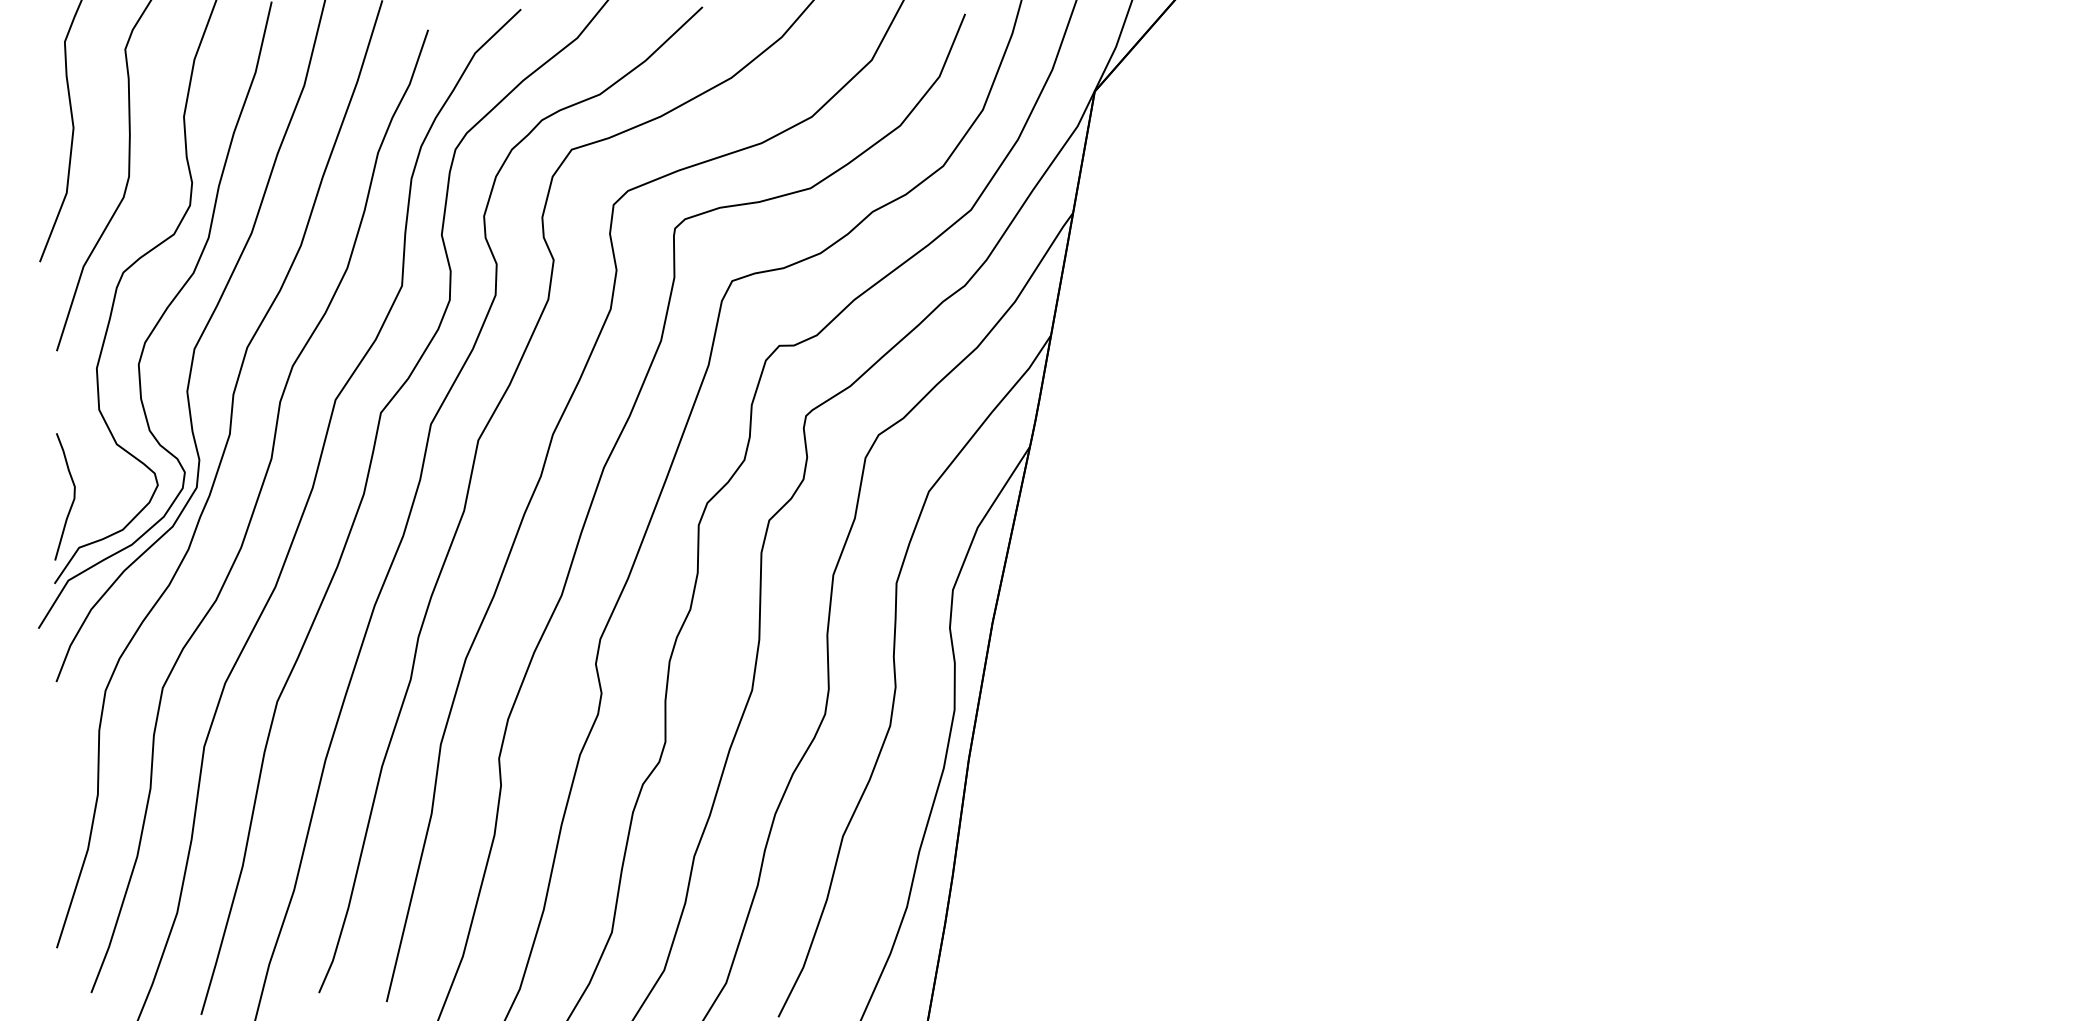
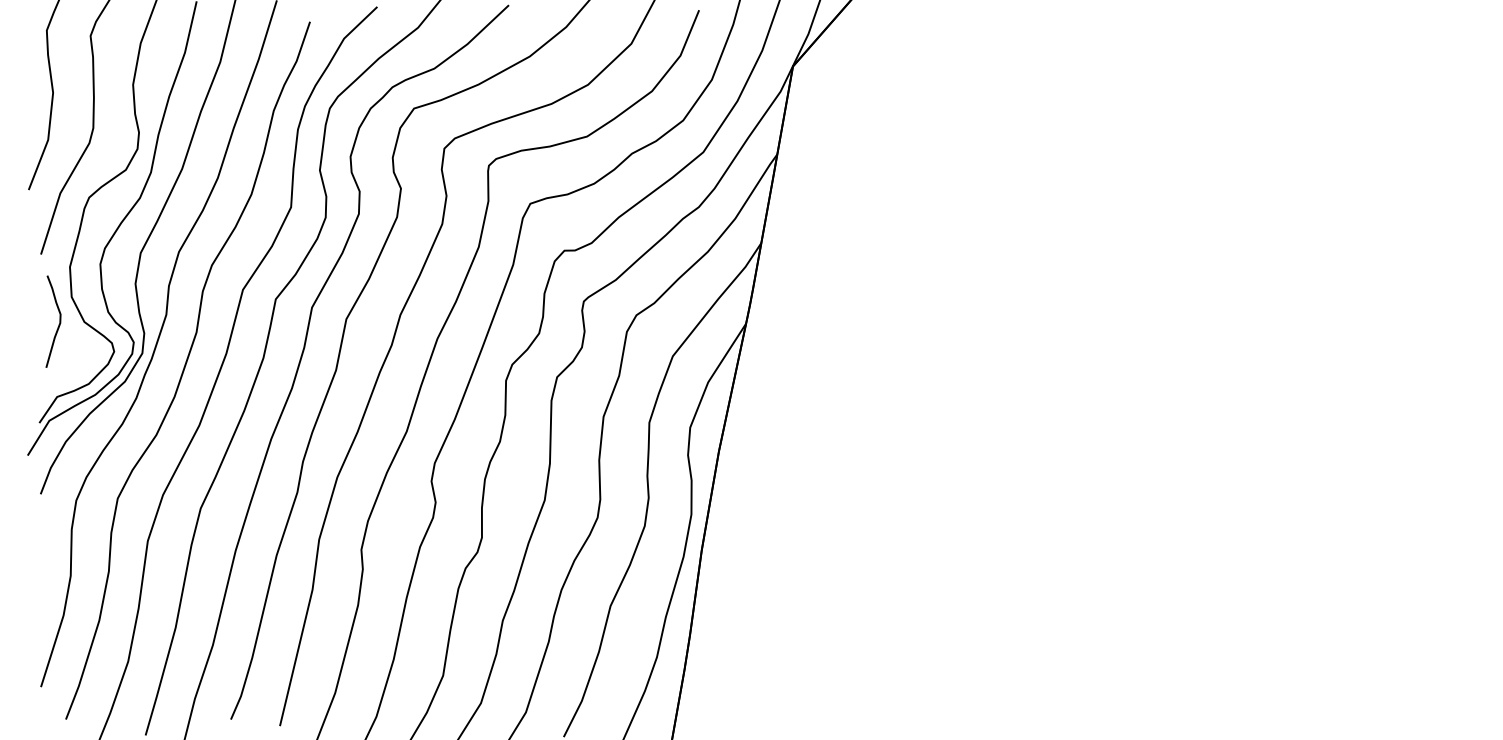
curve: (72, 500) -> (58, 324), moved

